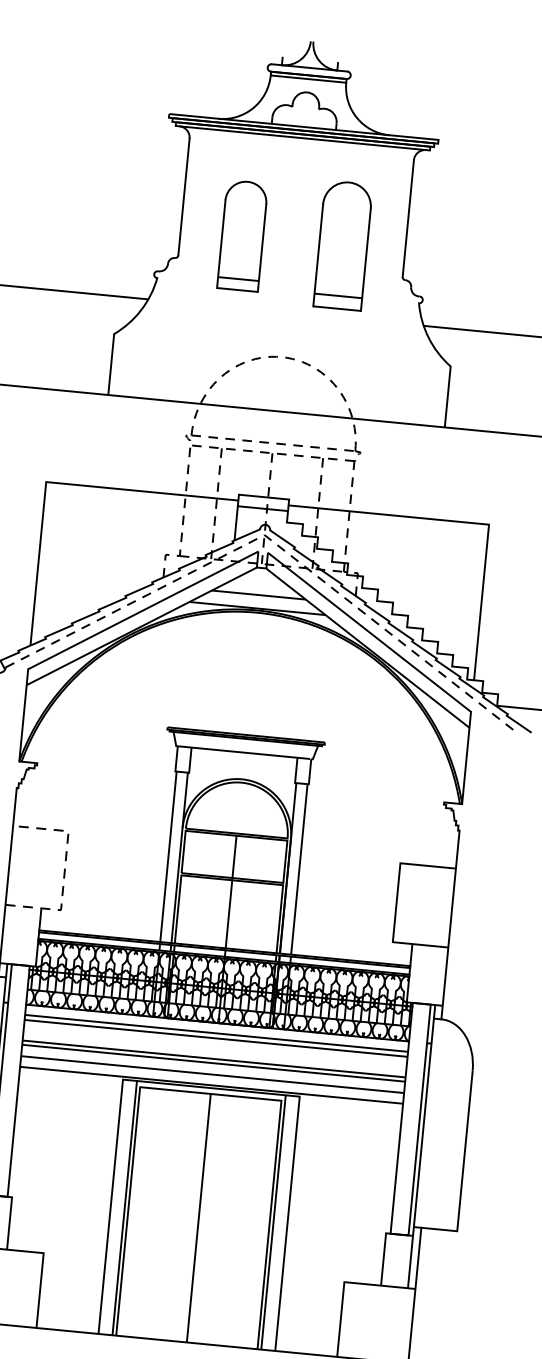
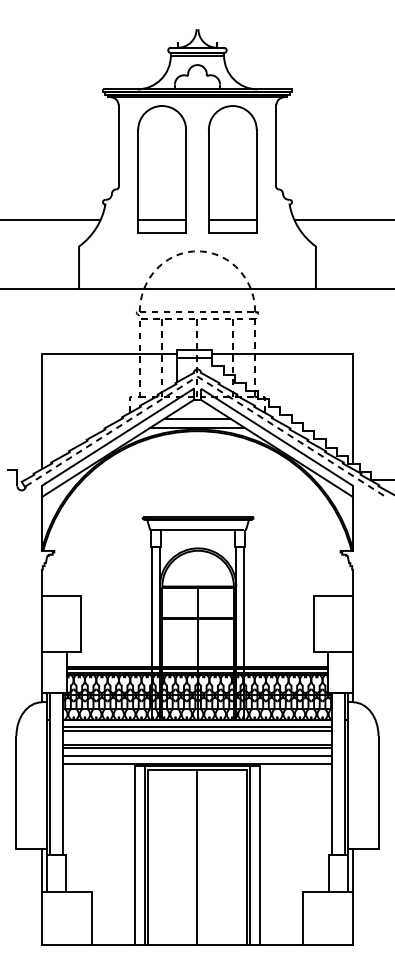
part: (241, 235) -> (161, 169), size x1.67
part: (342, 245) -> (232, 169), size x1.43
line: (64, 871) -> (80, 624), dashed -> solid

